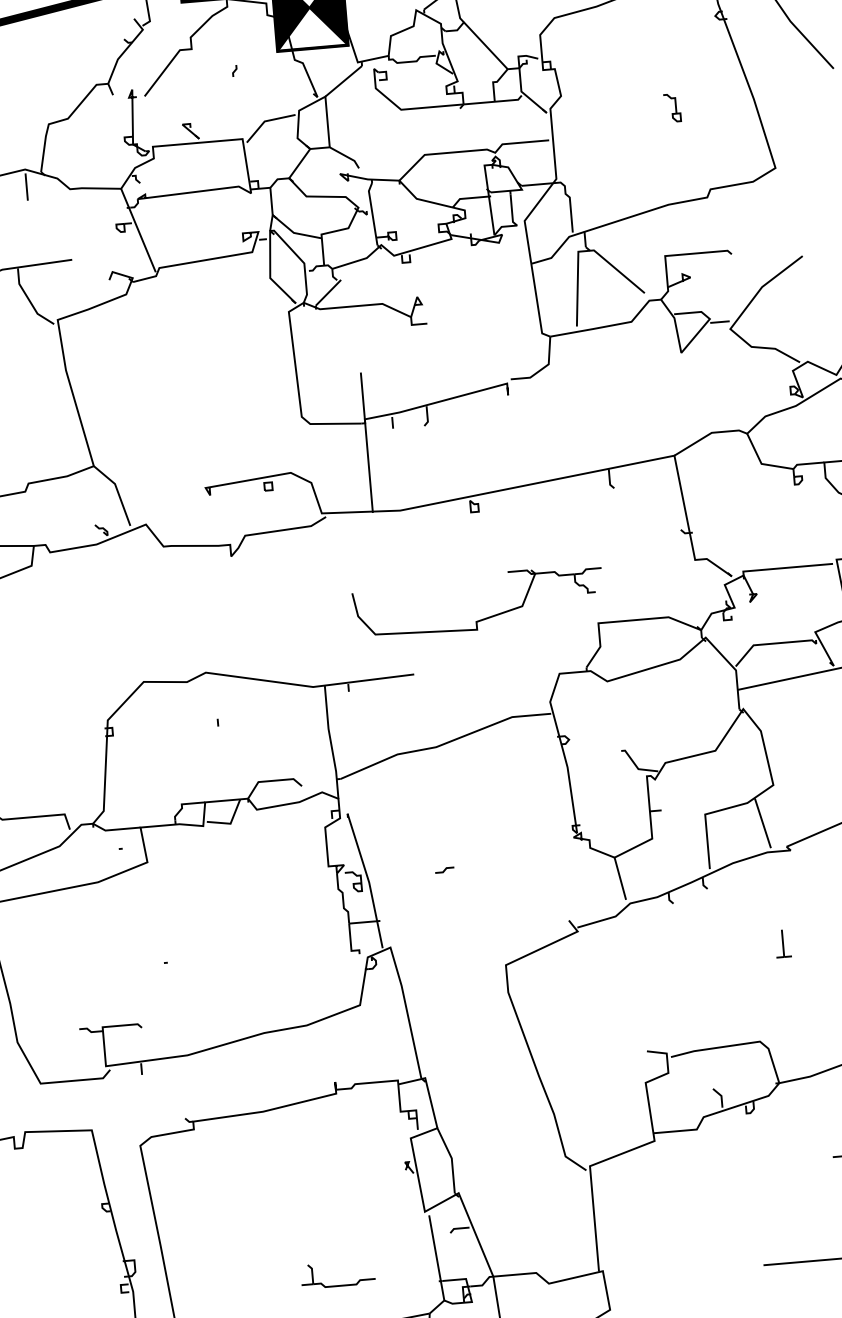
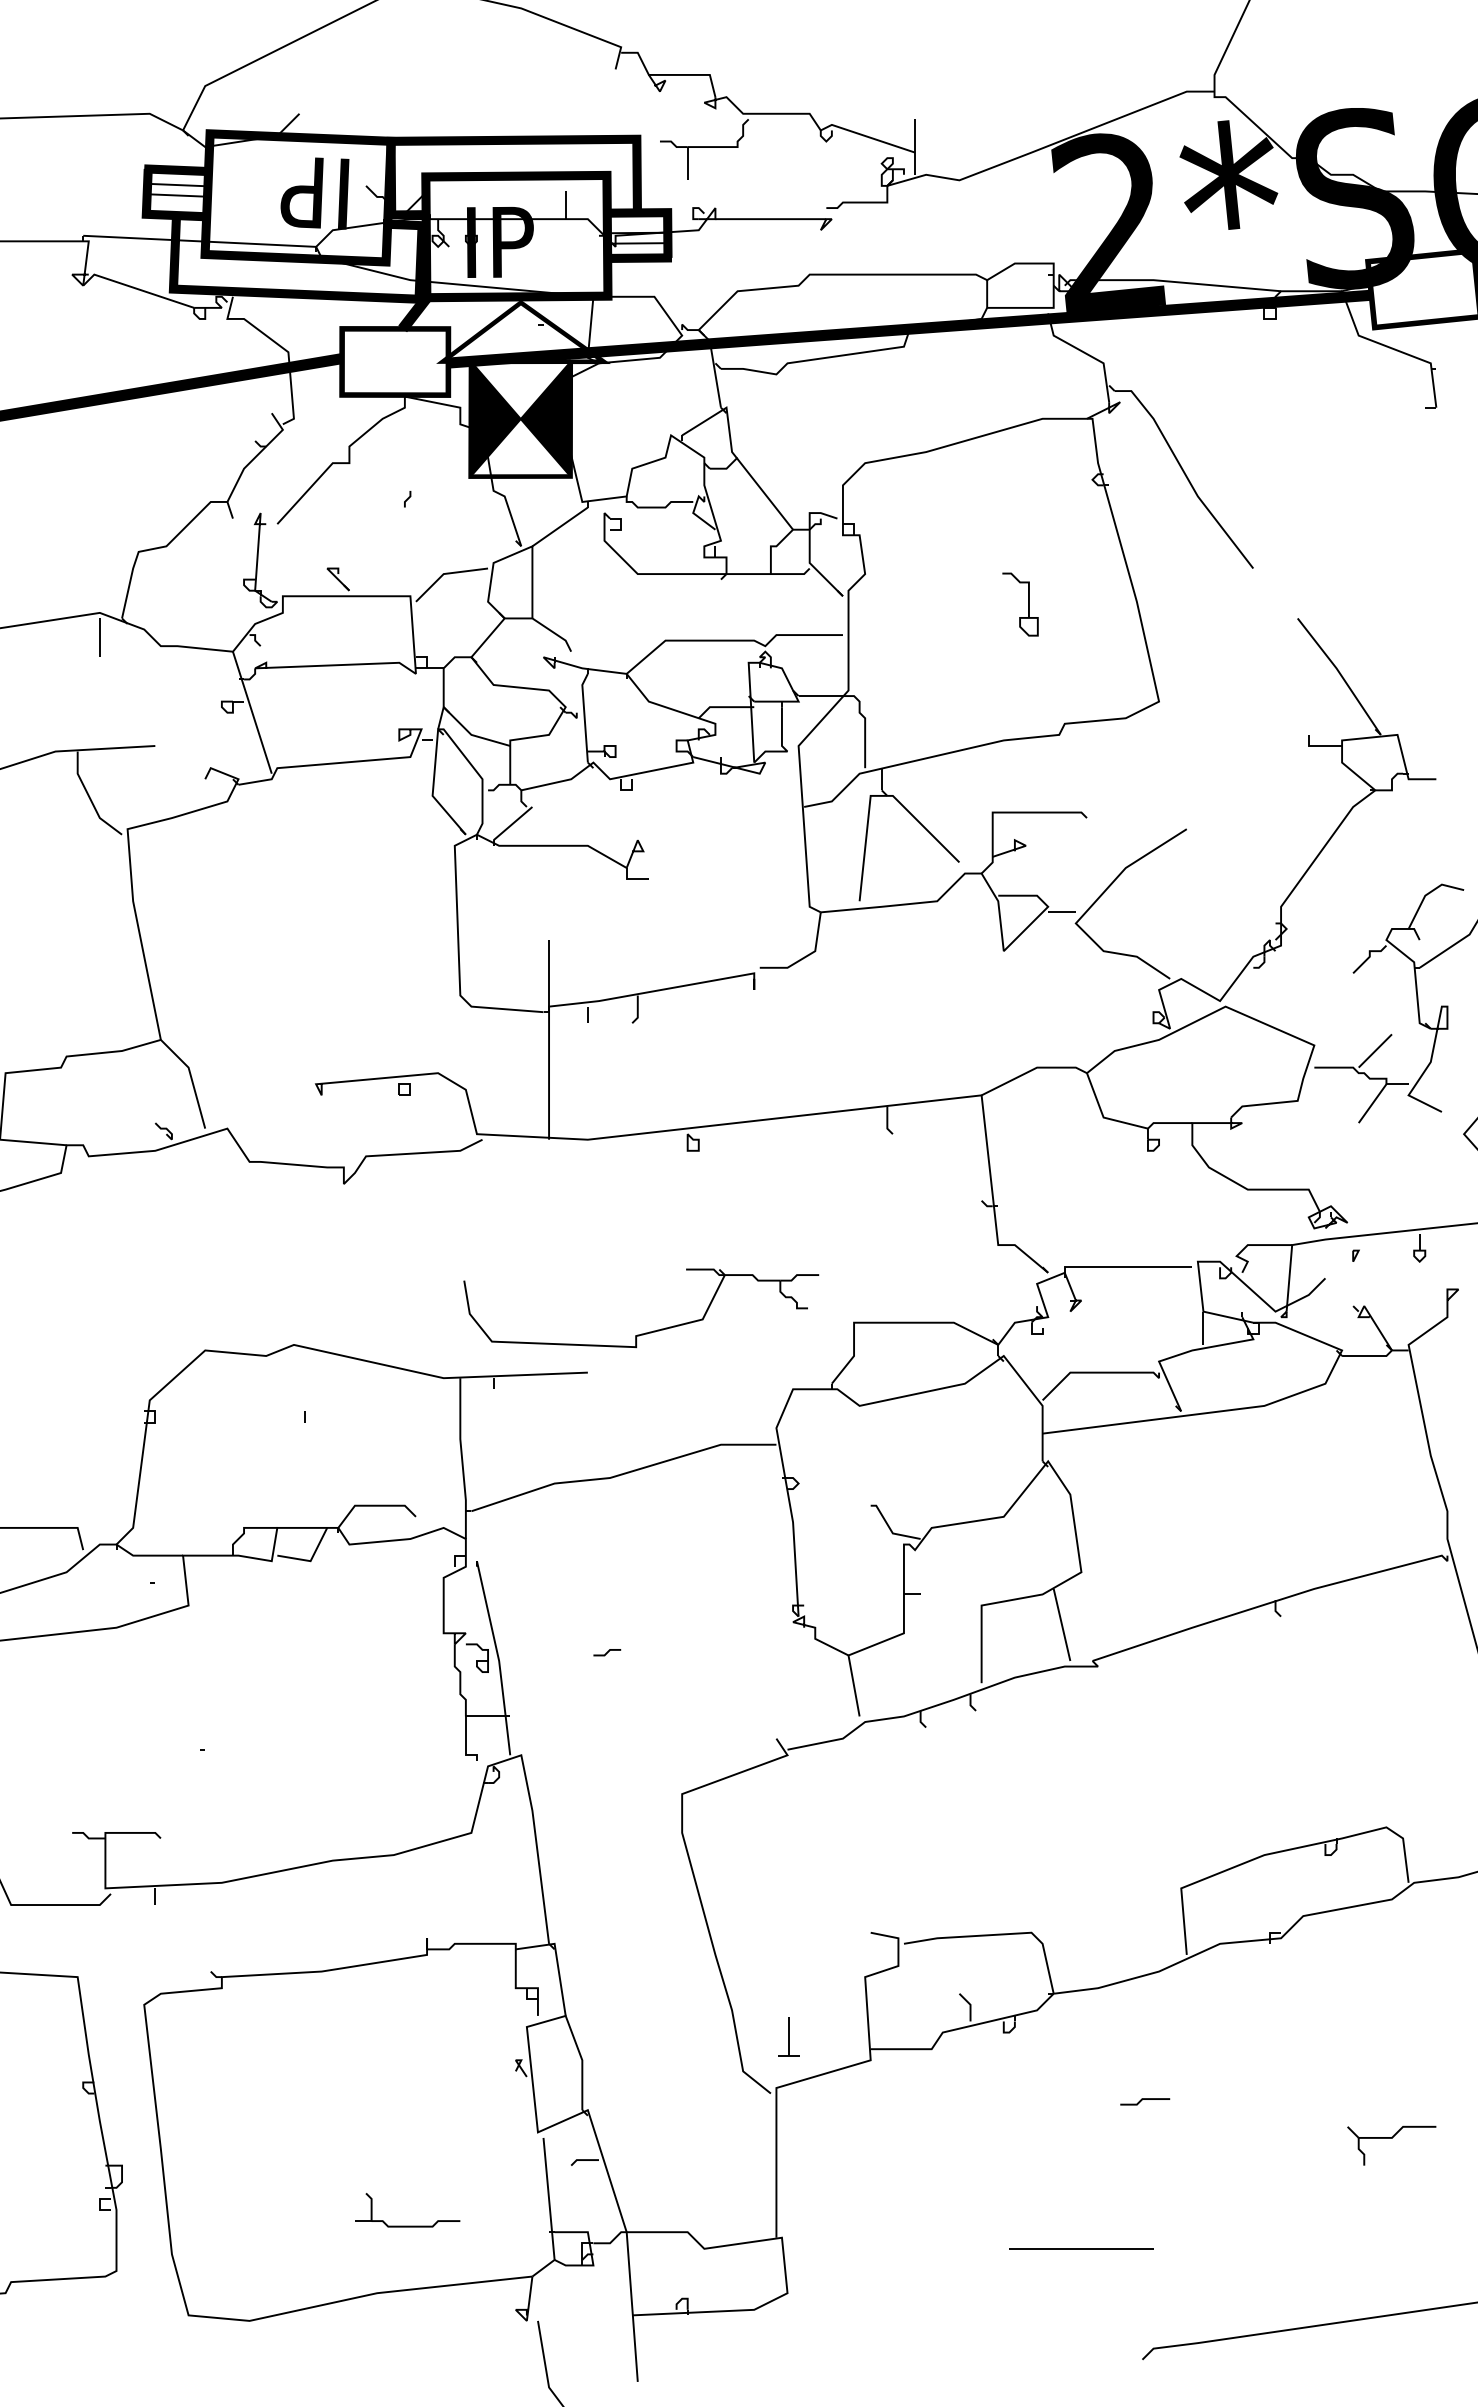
part: (672, 108) -> (1020, 604), size x1.6
part: (482, 618) -> (645, 1332), moved
part: (782, 943) -> (788, 2036), moved

